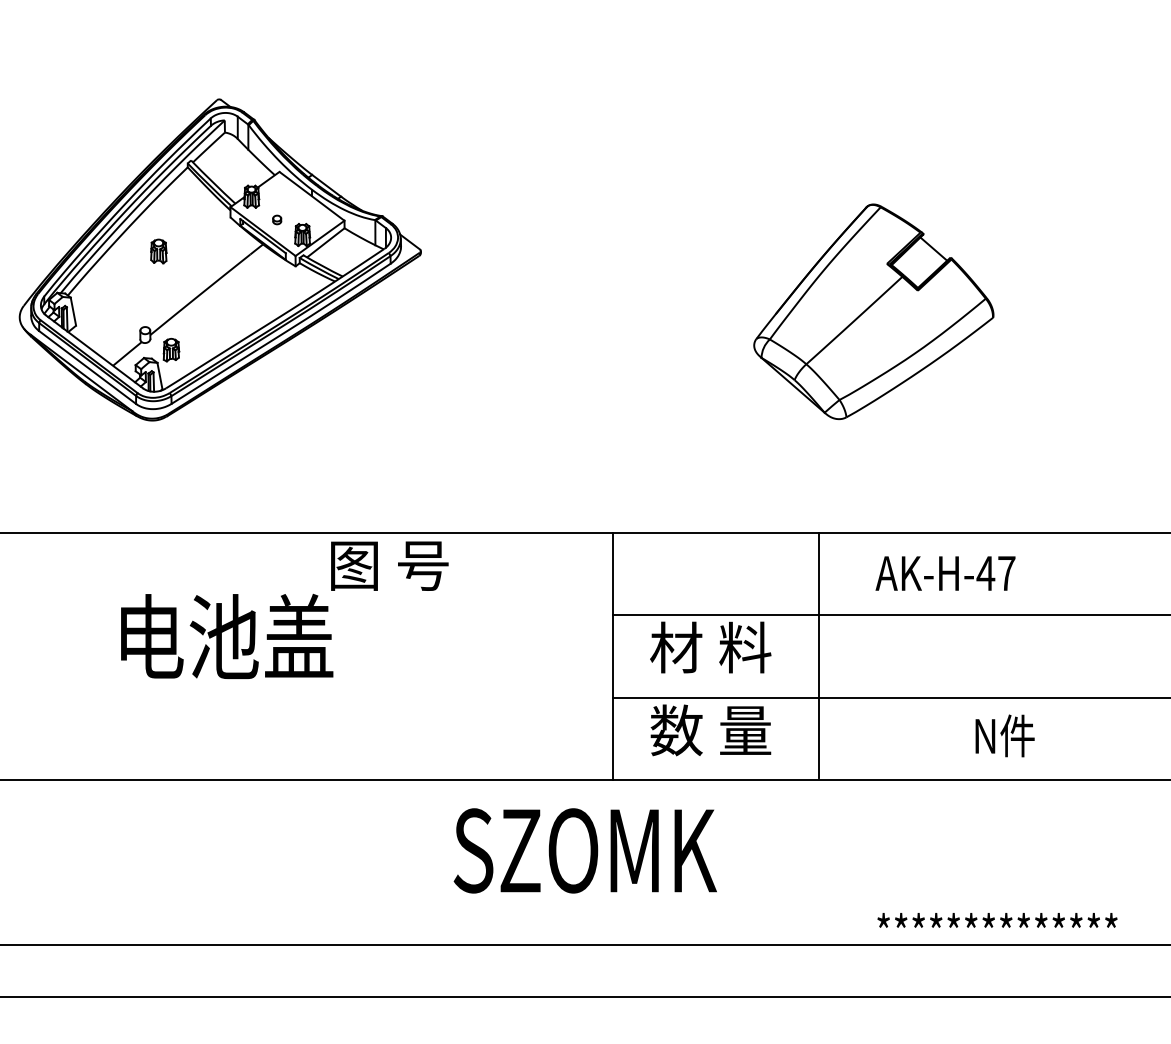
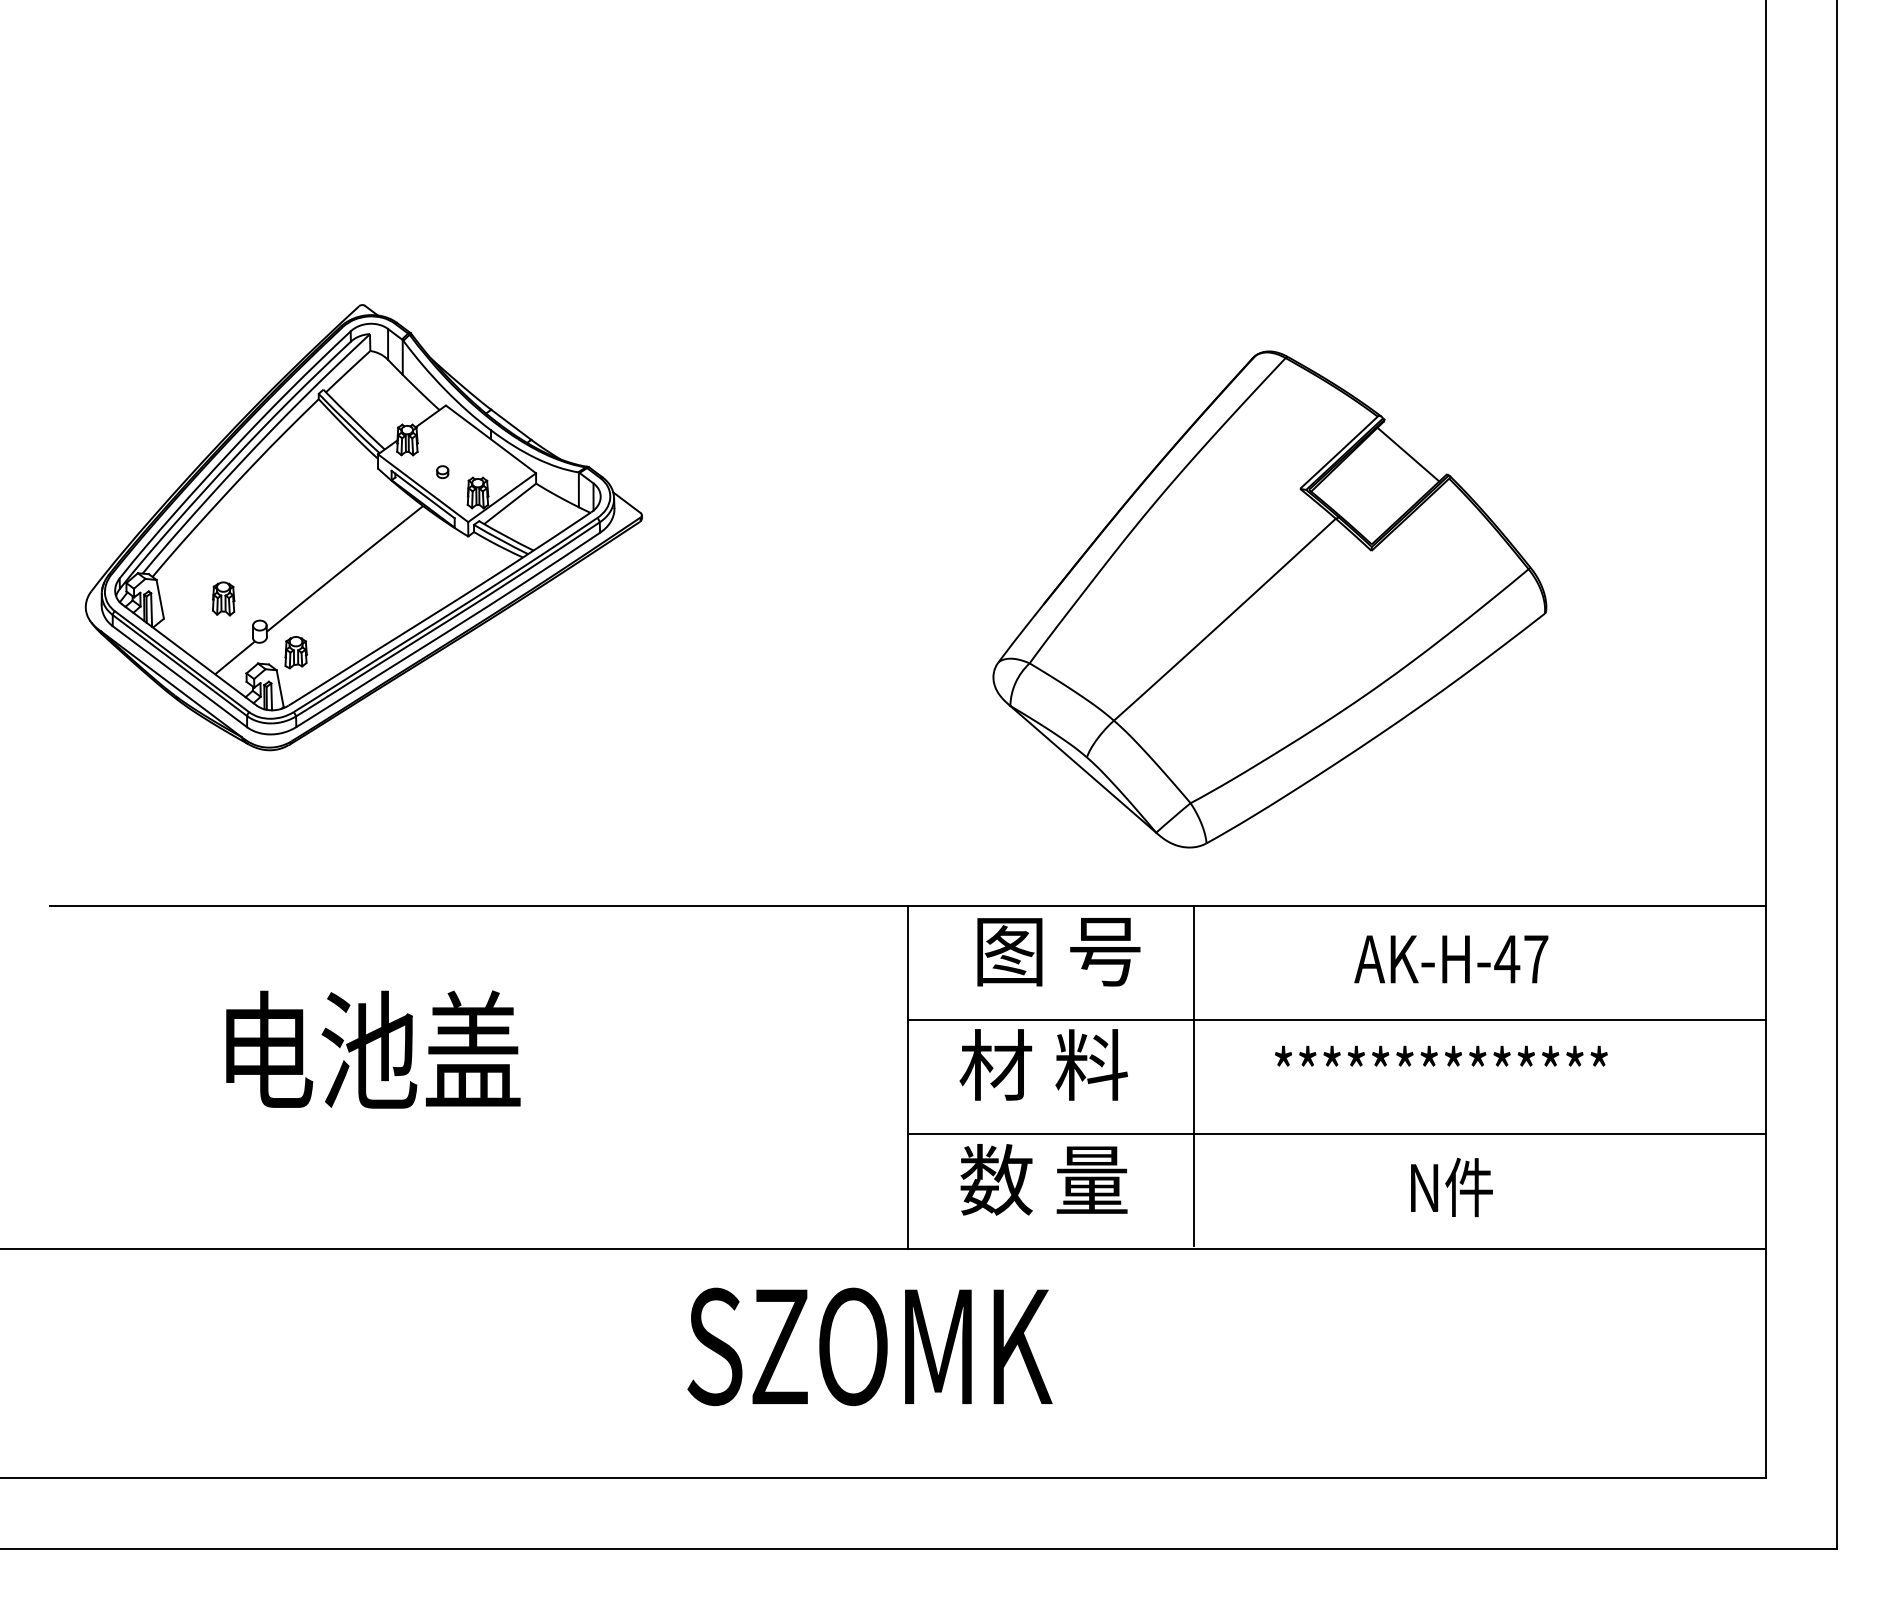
part: (158, 251) -> (223, 598), moved
part: (873, 311) -> (1269, 599), size x1.67
text: (389, 566) -> (1058, 952), moved
text: (945, 573) -> (1451, 959), moved
text: (997, 919) -> (1441, 1055), moved

